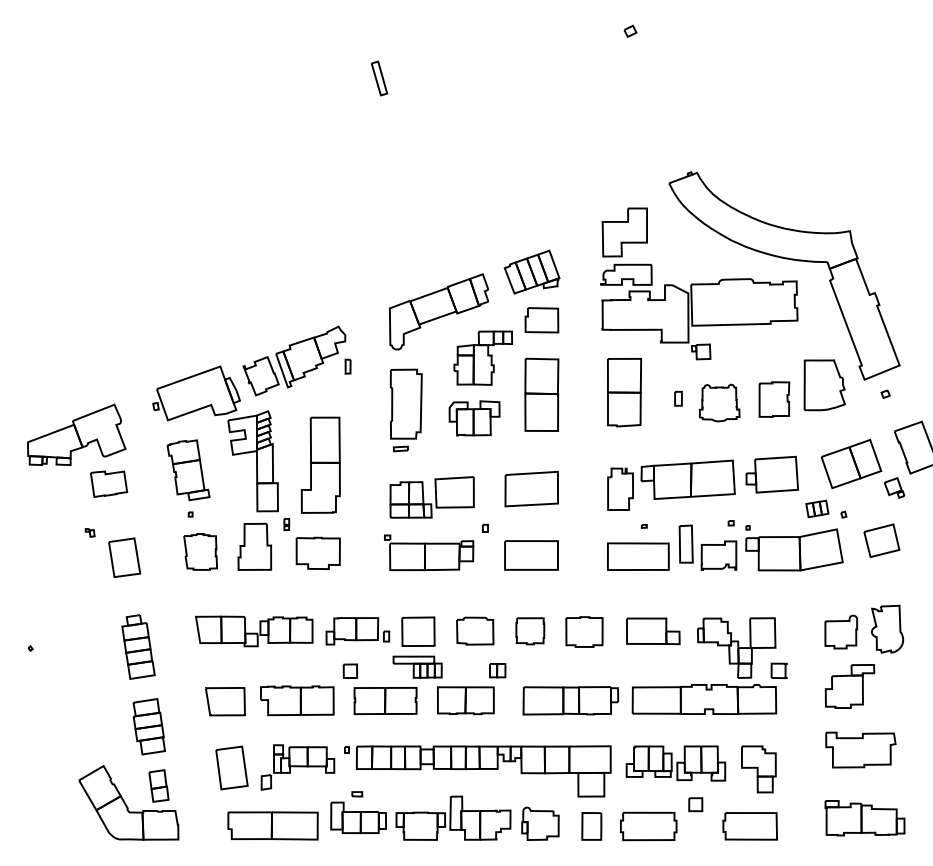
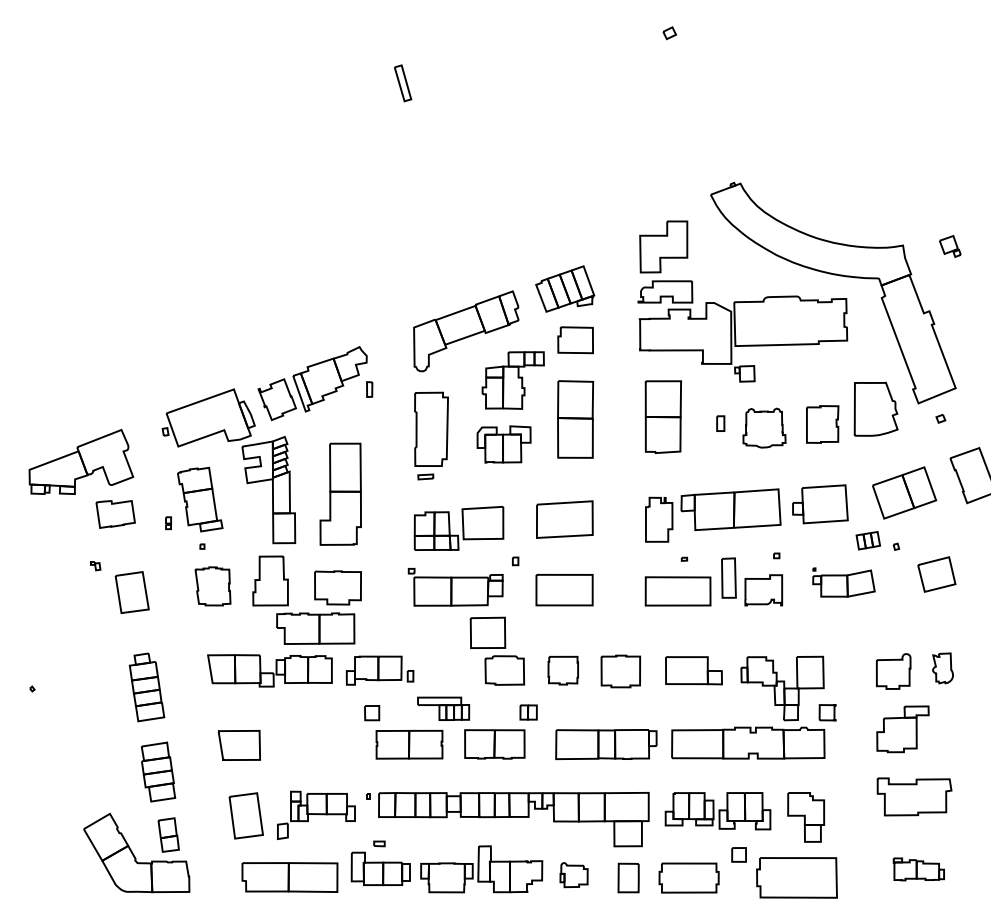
part: (894, 487) -> (950, 245), moved
part: (286, 524) -> (168, 523), moved
part: (794, 548) -> (844, 582), size x0.6
part: (887, 628) -> (942, 667), size x0.6
part: (418, 631) -> (488, 632), moved
part: (297, 700) -> (315, 628), moved
part: (864, 818) -> (918, 869), size x0.6
part: (540, 823) -> (574, 874), size x0.7
part: (749, 826) -> (796, 878), size x1.4

